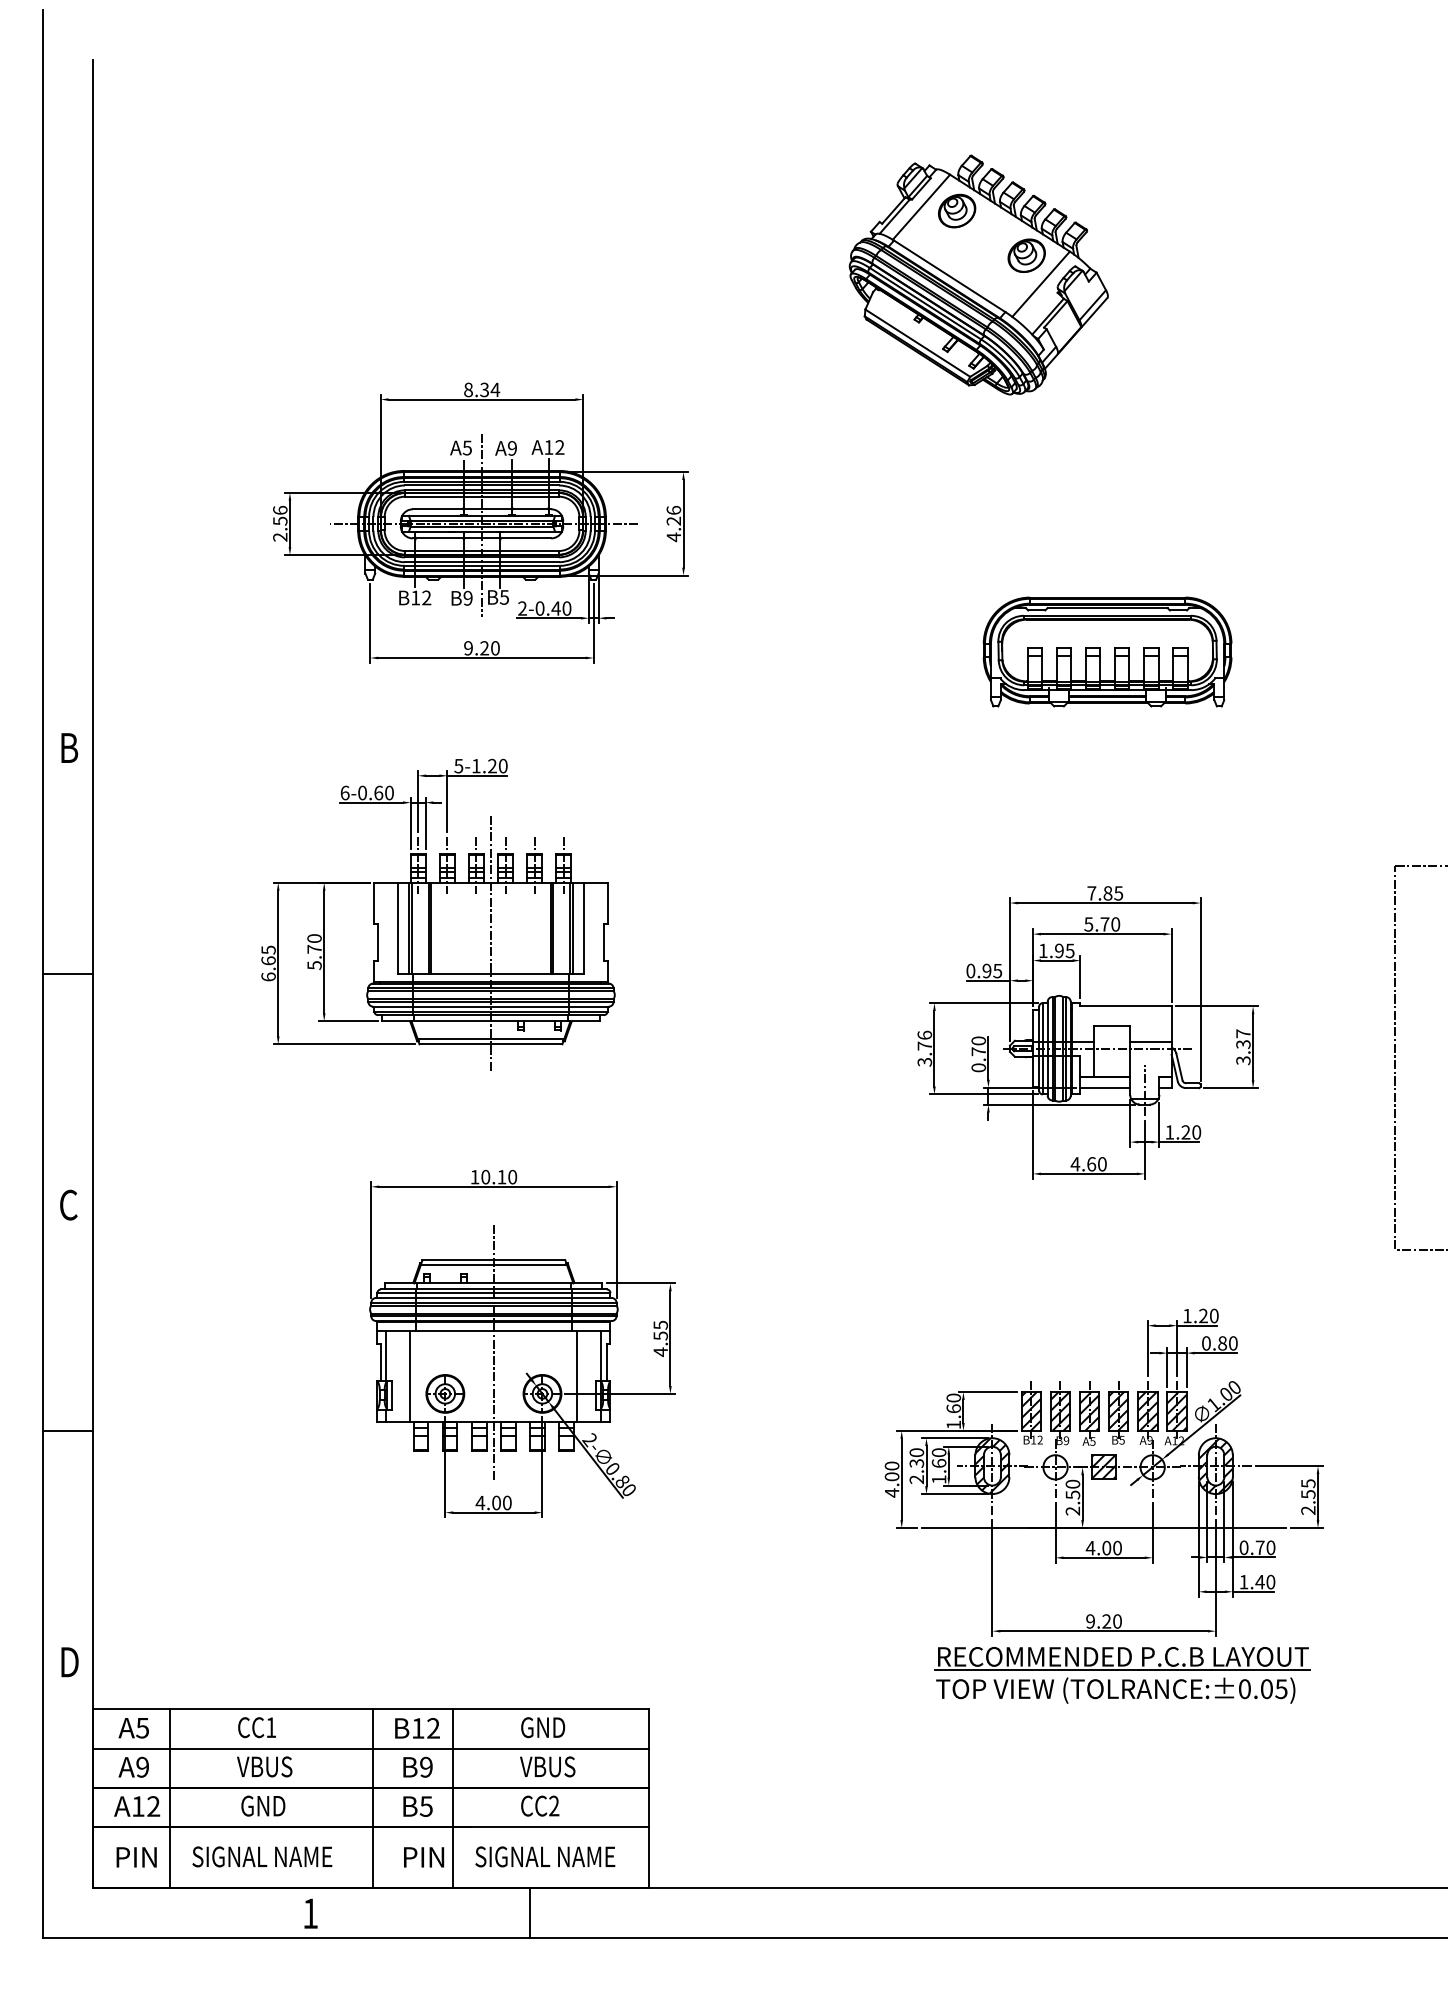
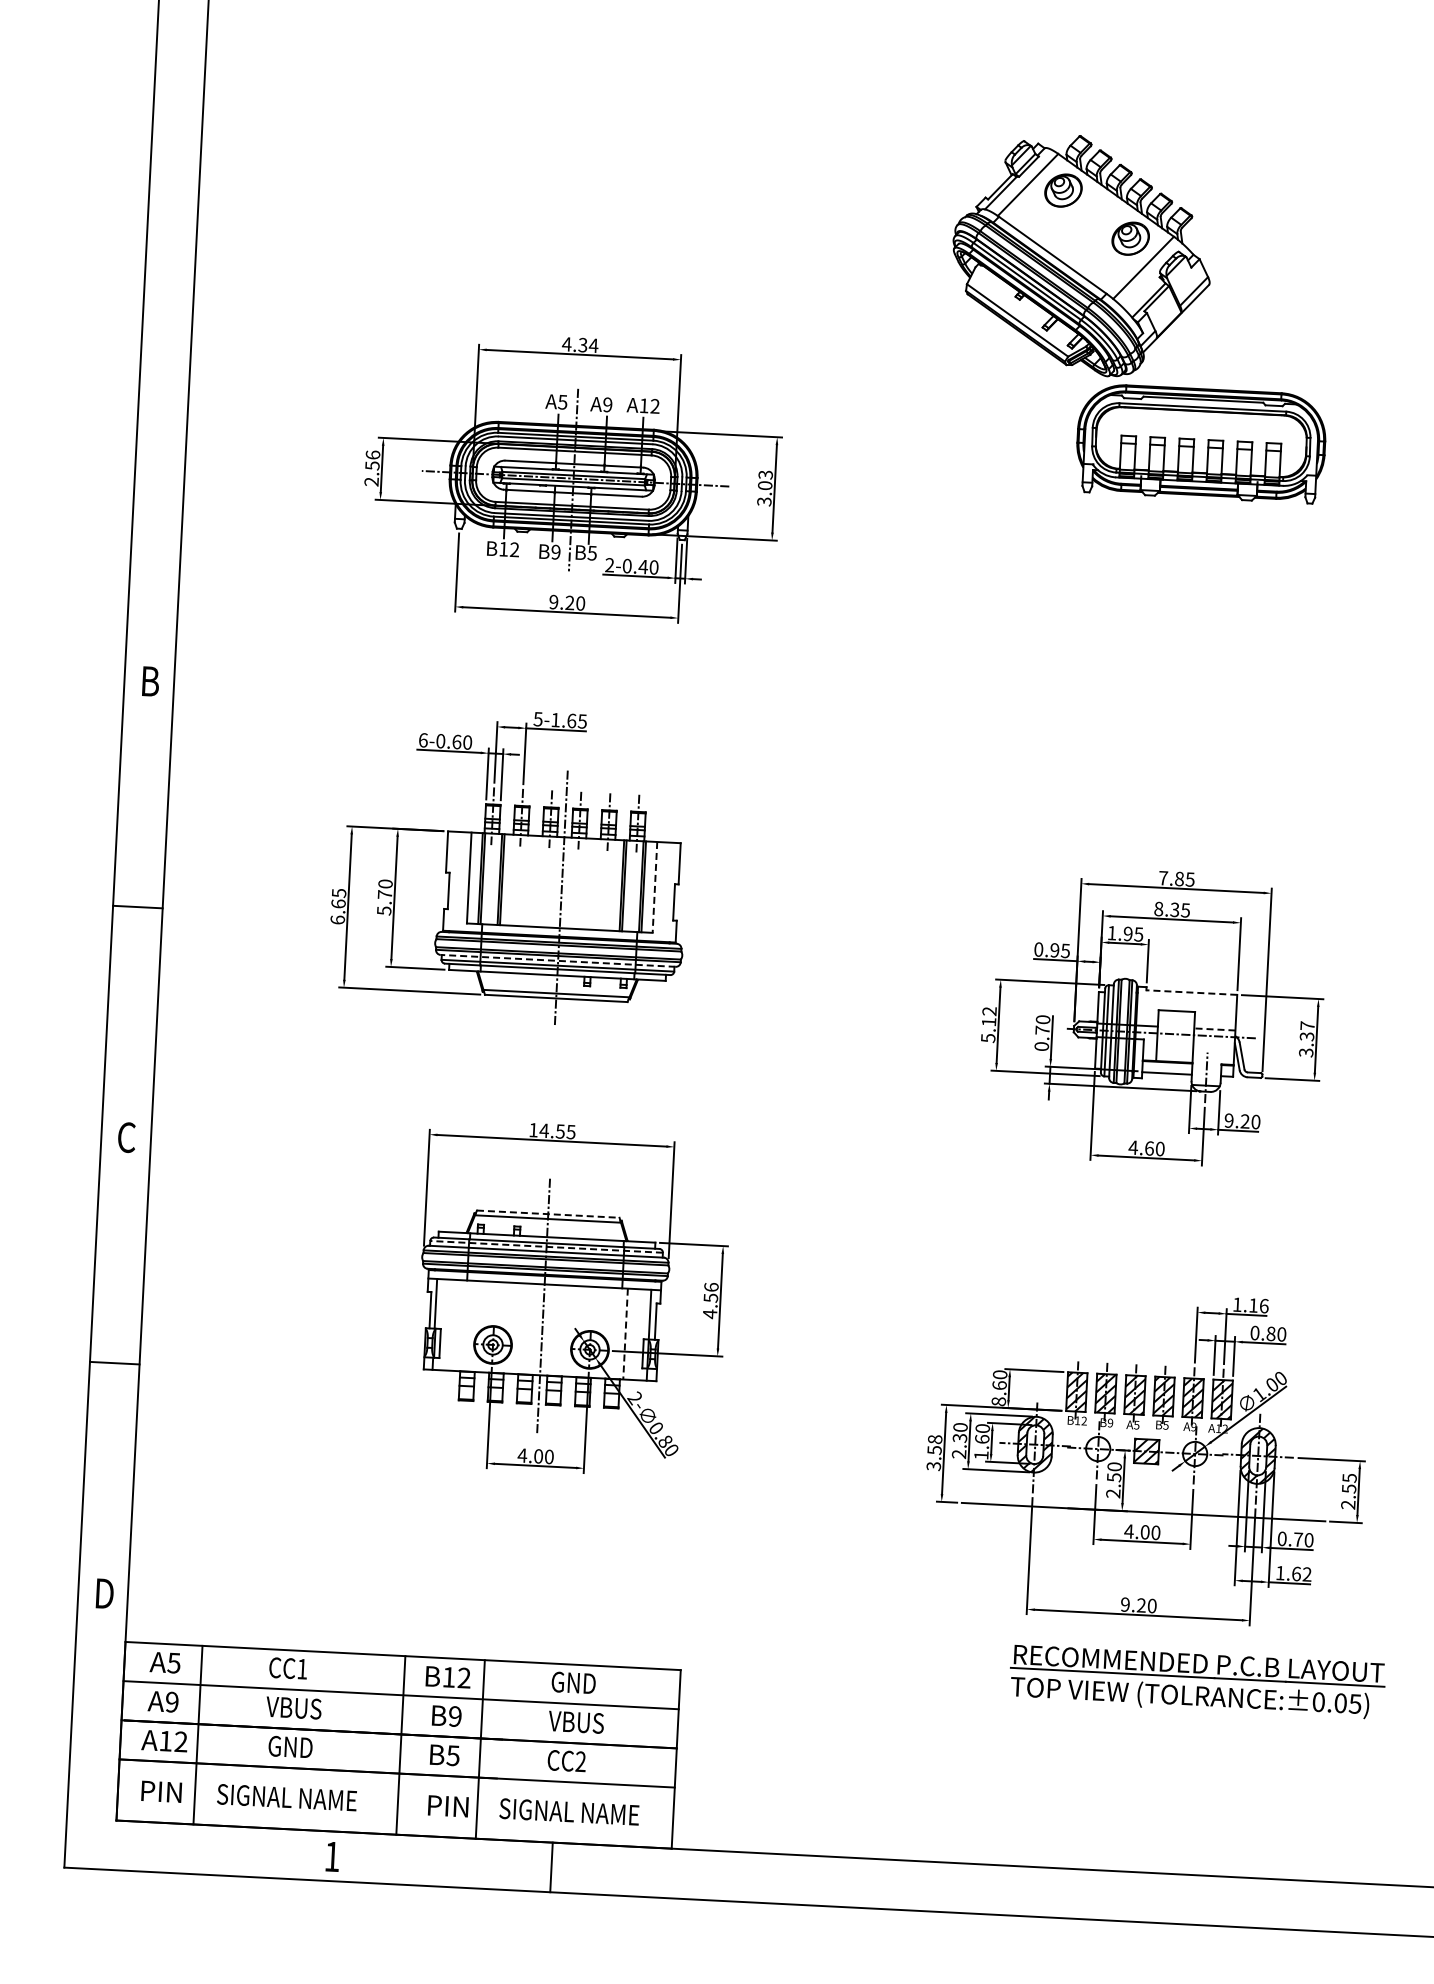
text: (468, 389) -> (566, 343), 8.34 -> 4.34
text: (673, 523) -> (764, 487), 4.26 -> 3.03
part: (1107, 651) -> (1201, 443), moved
text: (497, 765) -> (576, 720), 5-1.20 -> 5-1.65
text: (1102, 924) -> (1172, 909), 5.70 -> 8.35
line: (584, 928) -> (655, 887), solid -> dashed
line: (490, 1006) -> (557, 960), solid -> dashed
line: (1126, 1006) -> (1192, 992), solid -> dashed
line: (1150, 1041) -> (1214, 1028), solid -> dashed
text: (924, 1048) -> (988, 1024), 3.76 -> 5.12
text: (1169, 1132) -> (1228, 1120), 1.20 -> 9.20
text: (498, 1176) -> (557, 1130), 10.10 -> 14.55
line: (494, 1260) -> (548, 1214), solid -> dashed
line: (493, 1293) -> (546, 1247), solid -> dashed
text: (1208, 1315) -> (1258, 1305), 1.20 -> 1.16
text: (660, 1324) -> (711, 1286), 4.55 -> 4.56
line: (410, 1375) -> (459, 1324), removed
line: (577, 1376) -> (625, 1334), solid -> dashed
text: (953, 1424) -> (998, 1401), 1.60 -> 8.60
text: (891, 1479) -> (933, 1452), 4.00 -> 3.58
text: (1265, 1581) -> (1301, 1573), 1.40 -> 1.62
part: (1122, 1675) -> (1197, 1682), moved

